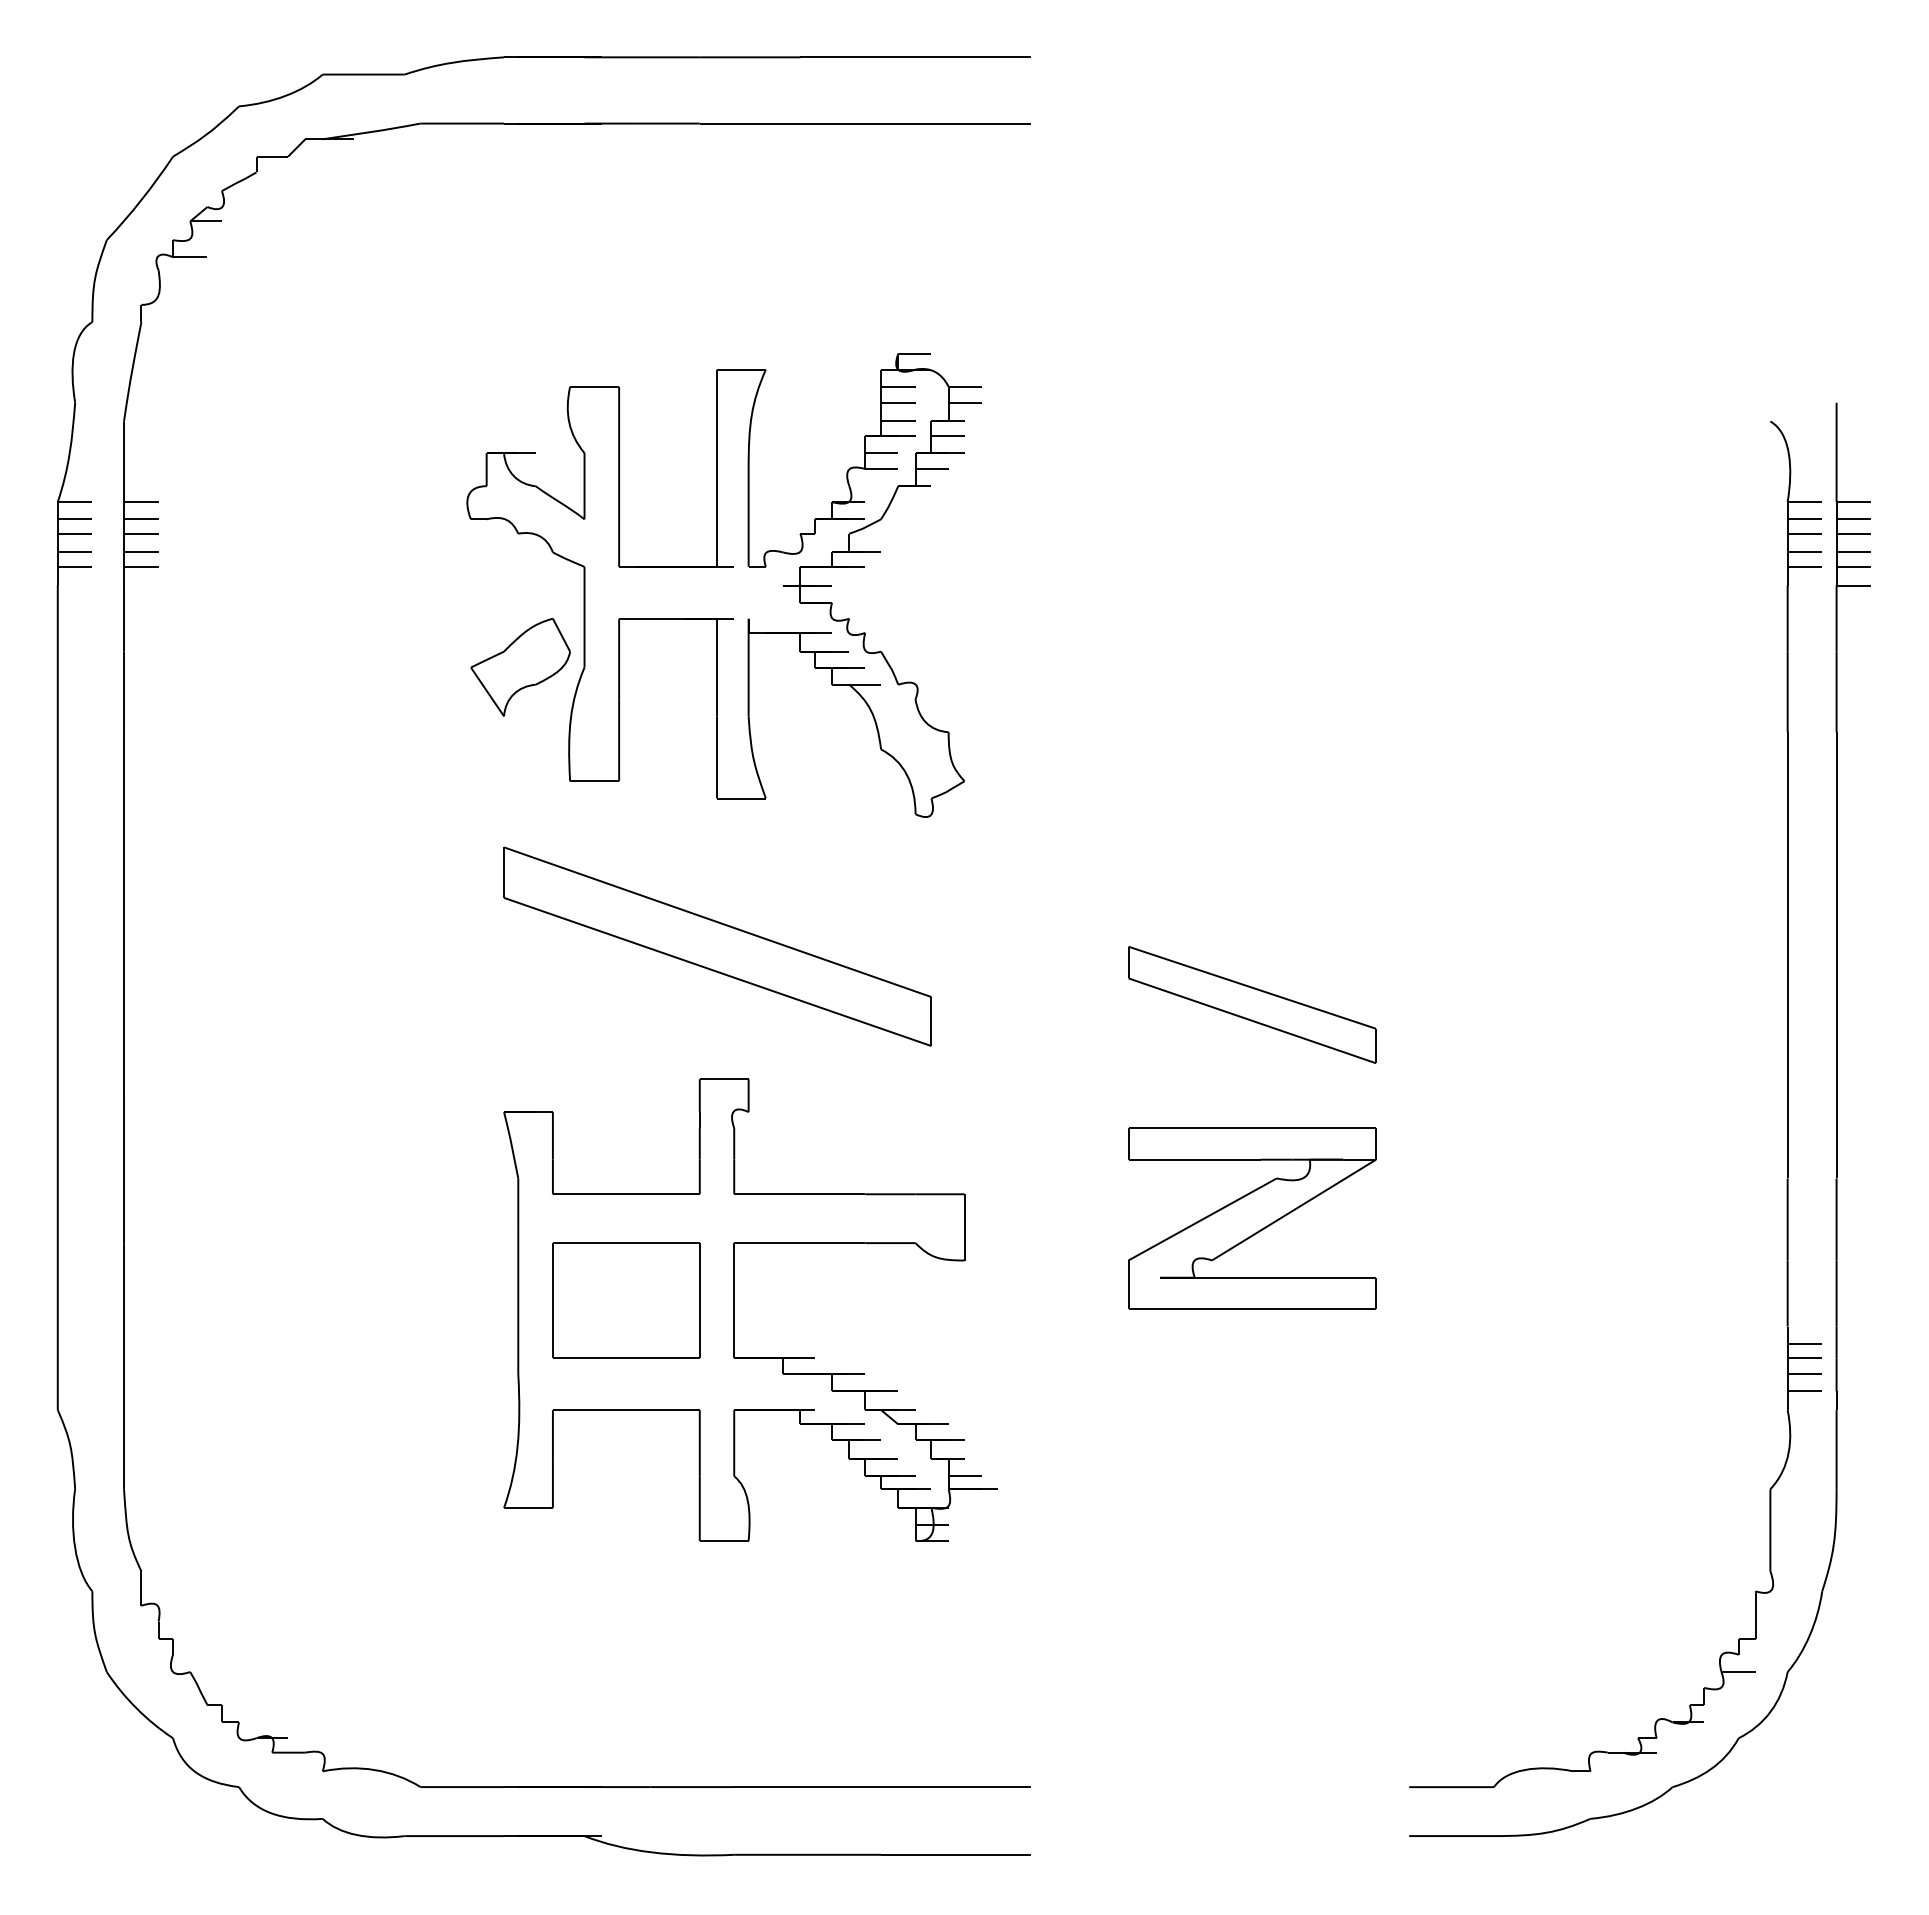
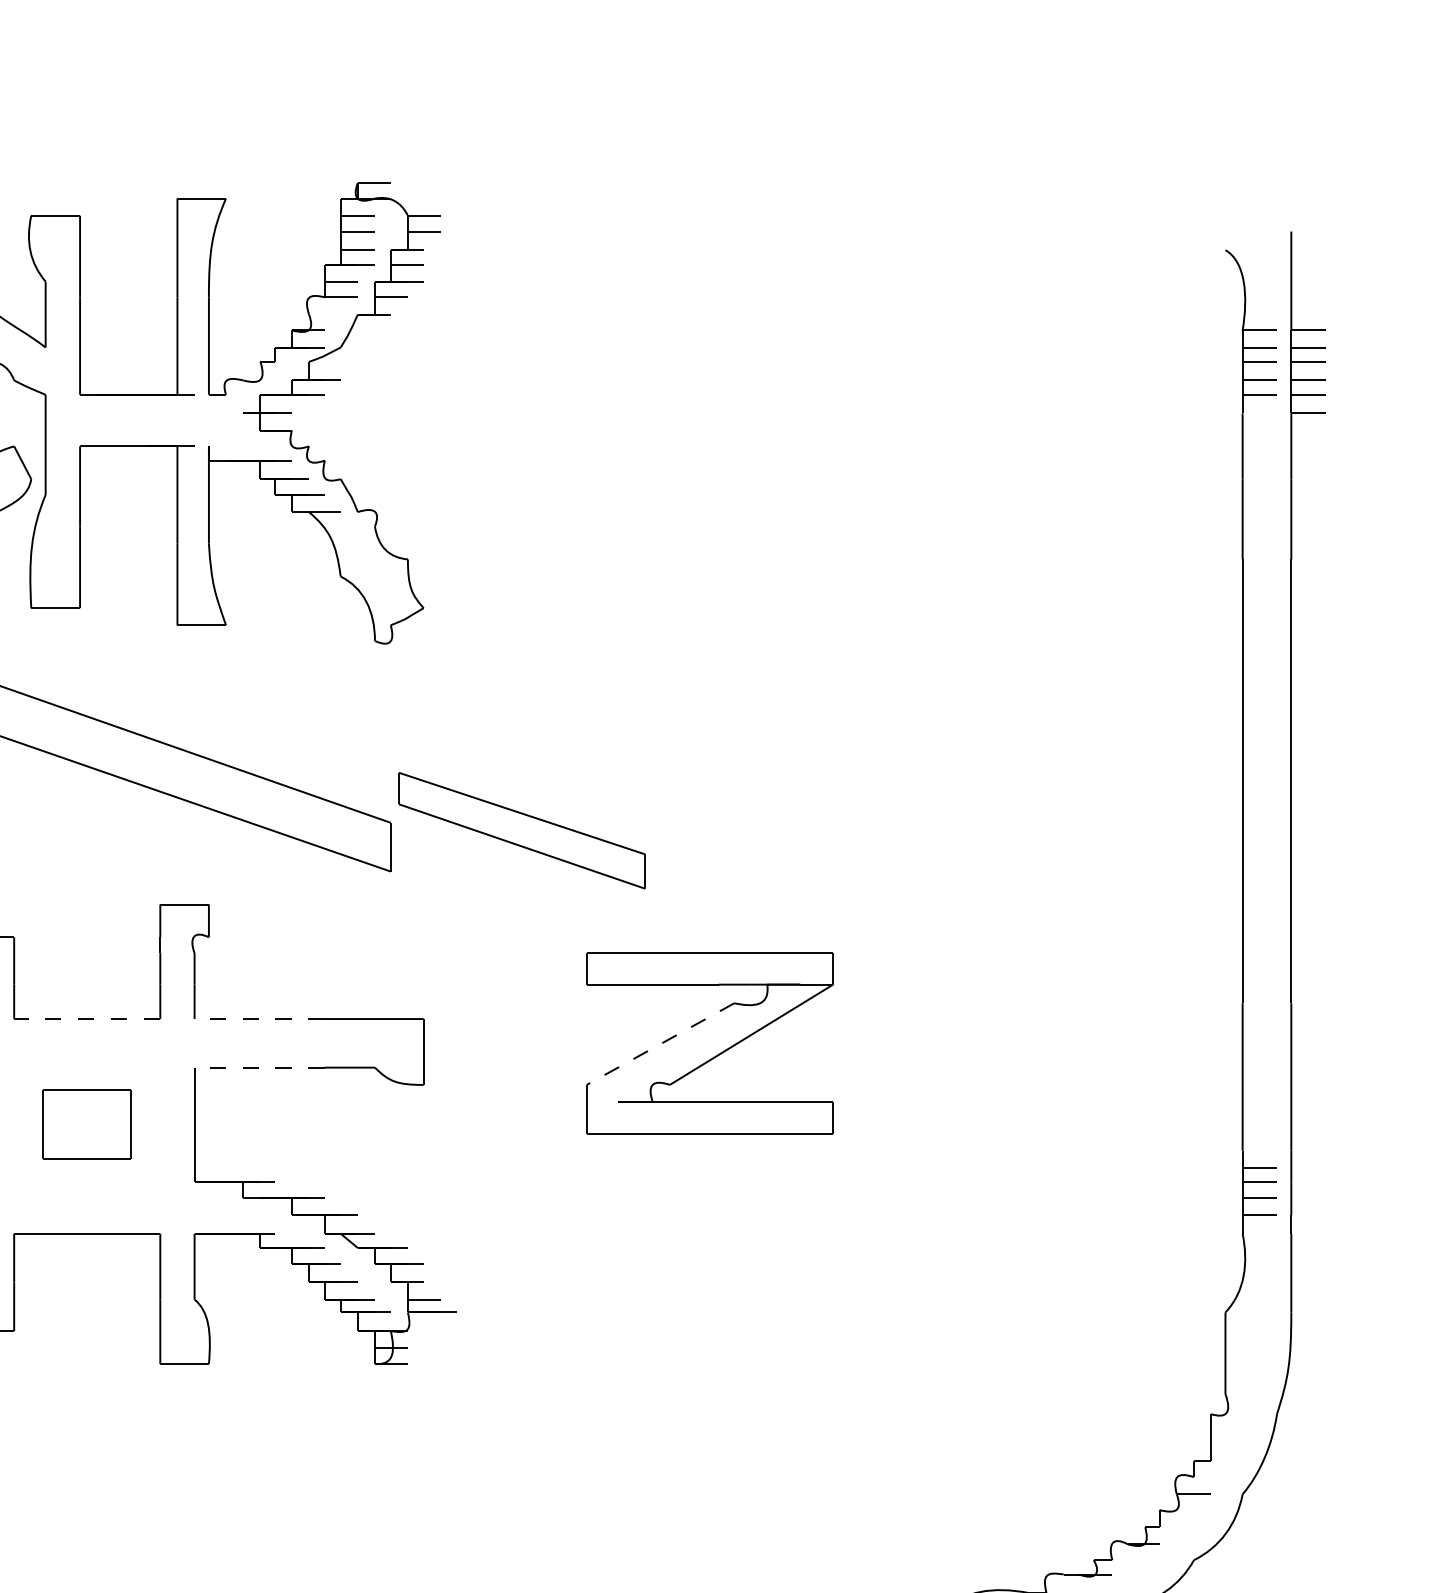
part: (1252, 1004) -> (522, 830), moved
line: (625, 1194) -> (86, 1019), solid -> dashed
line: (799, 1194) -> (259, 1019), solid -> dashed
line: (1202, 1219) -> (660, 1044), solid -> dashed
line: (799, 1243) -> (259, 1068), solid -> dashed
part: (626, 1300) -> (87, 1124), size x0.6

